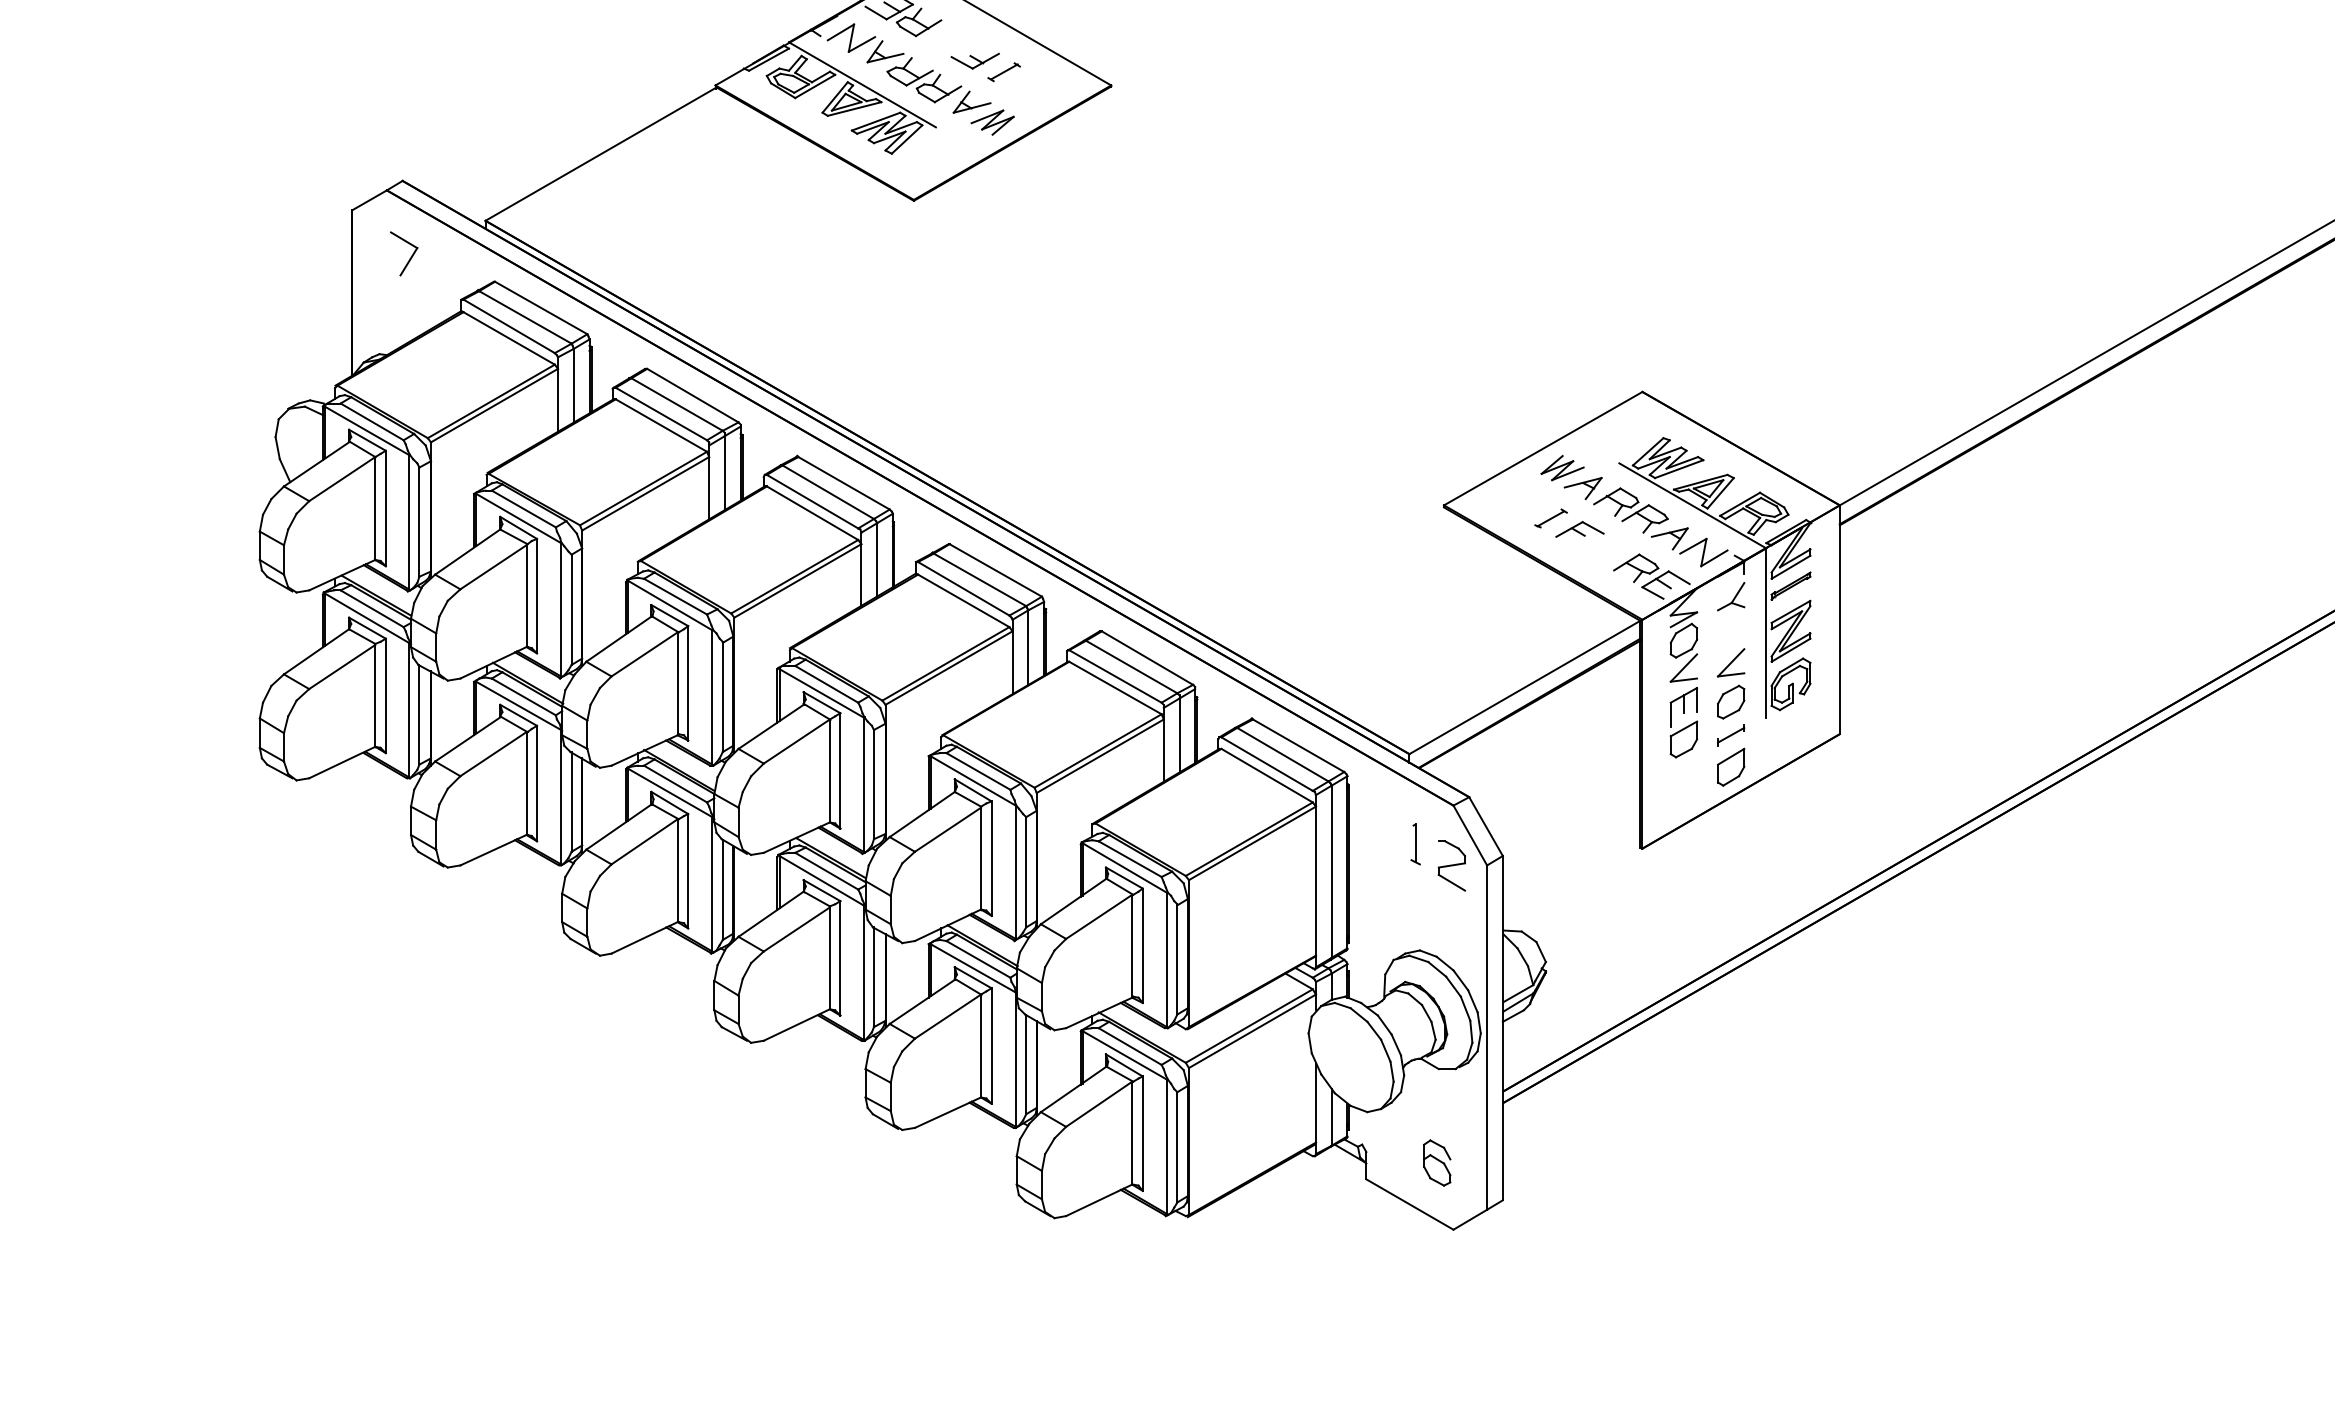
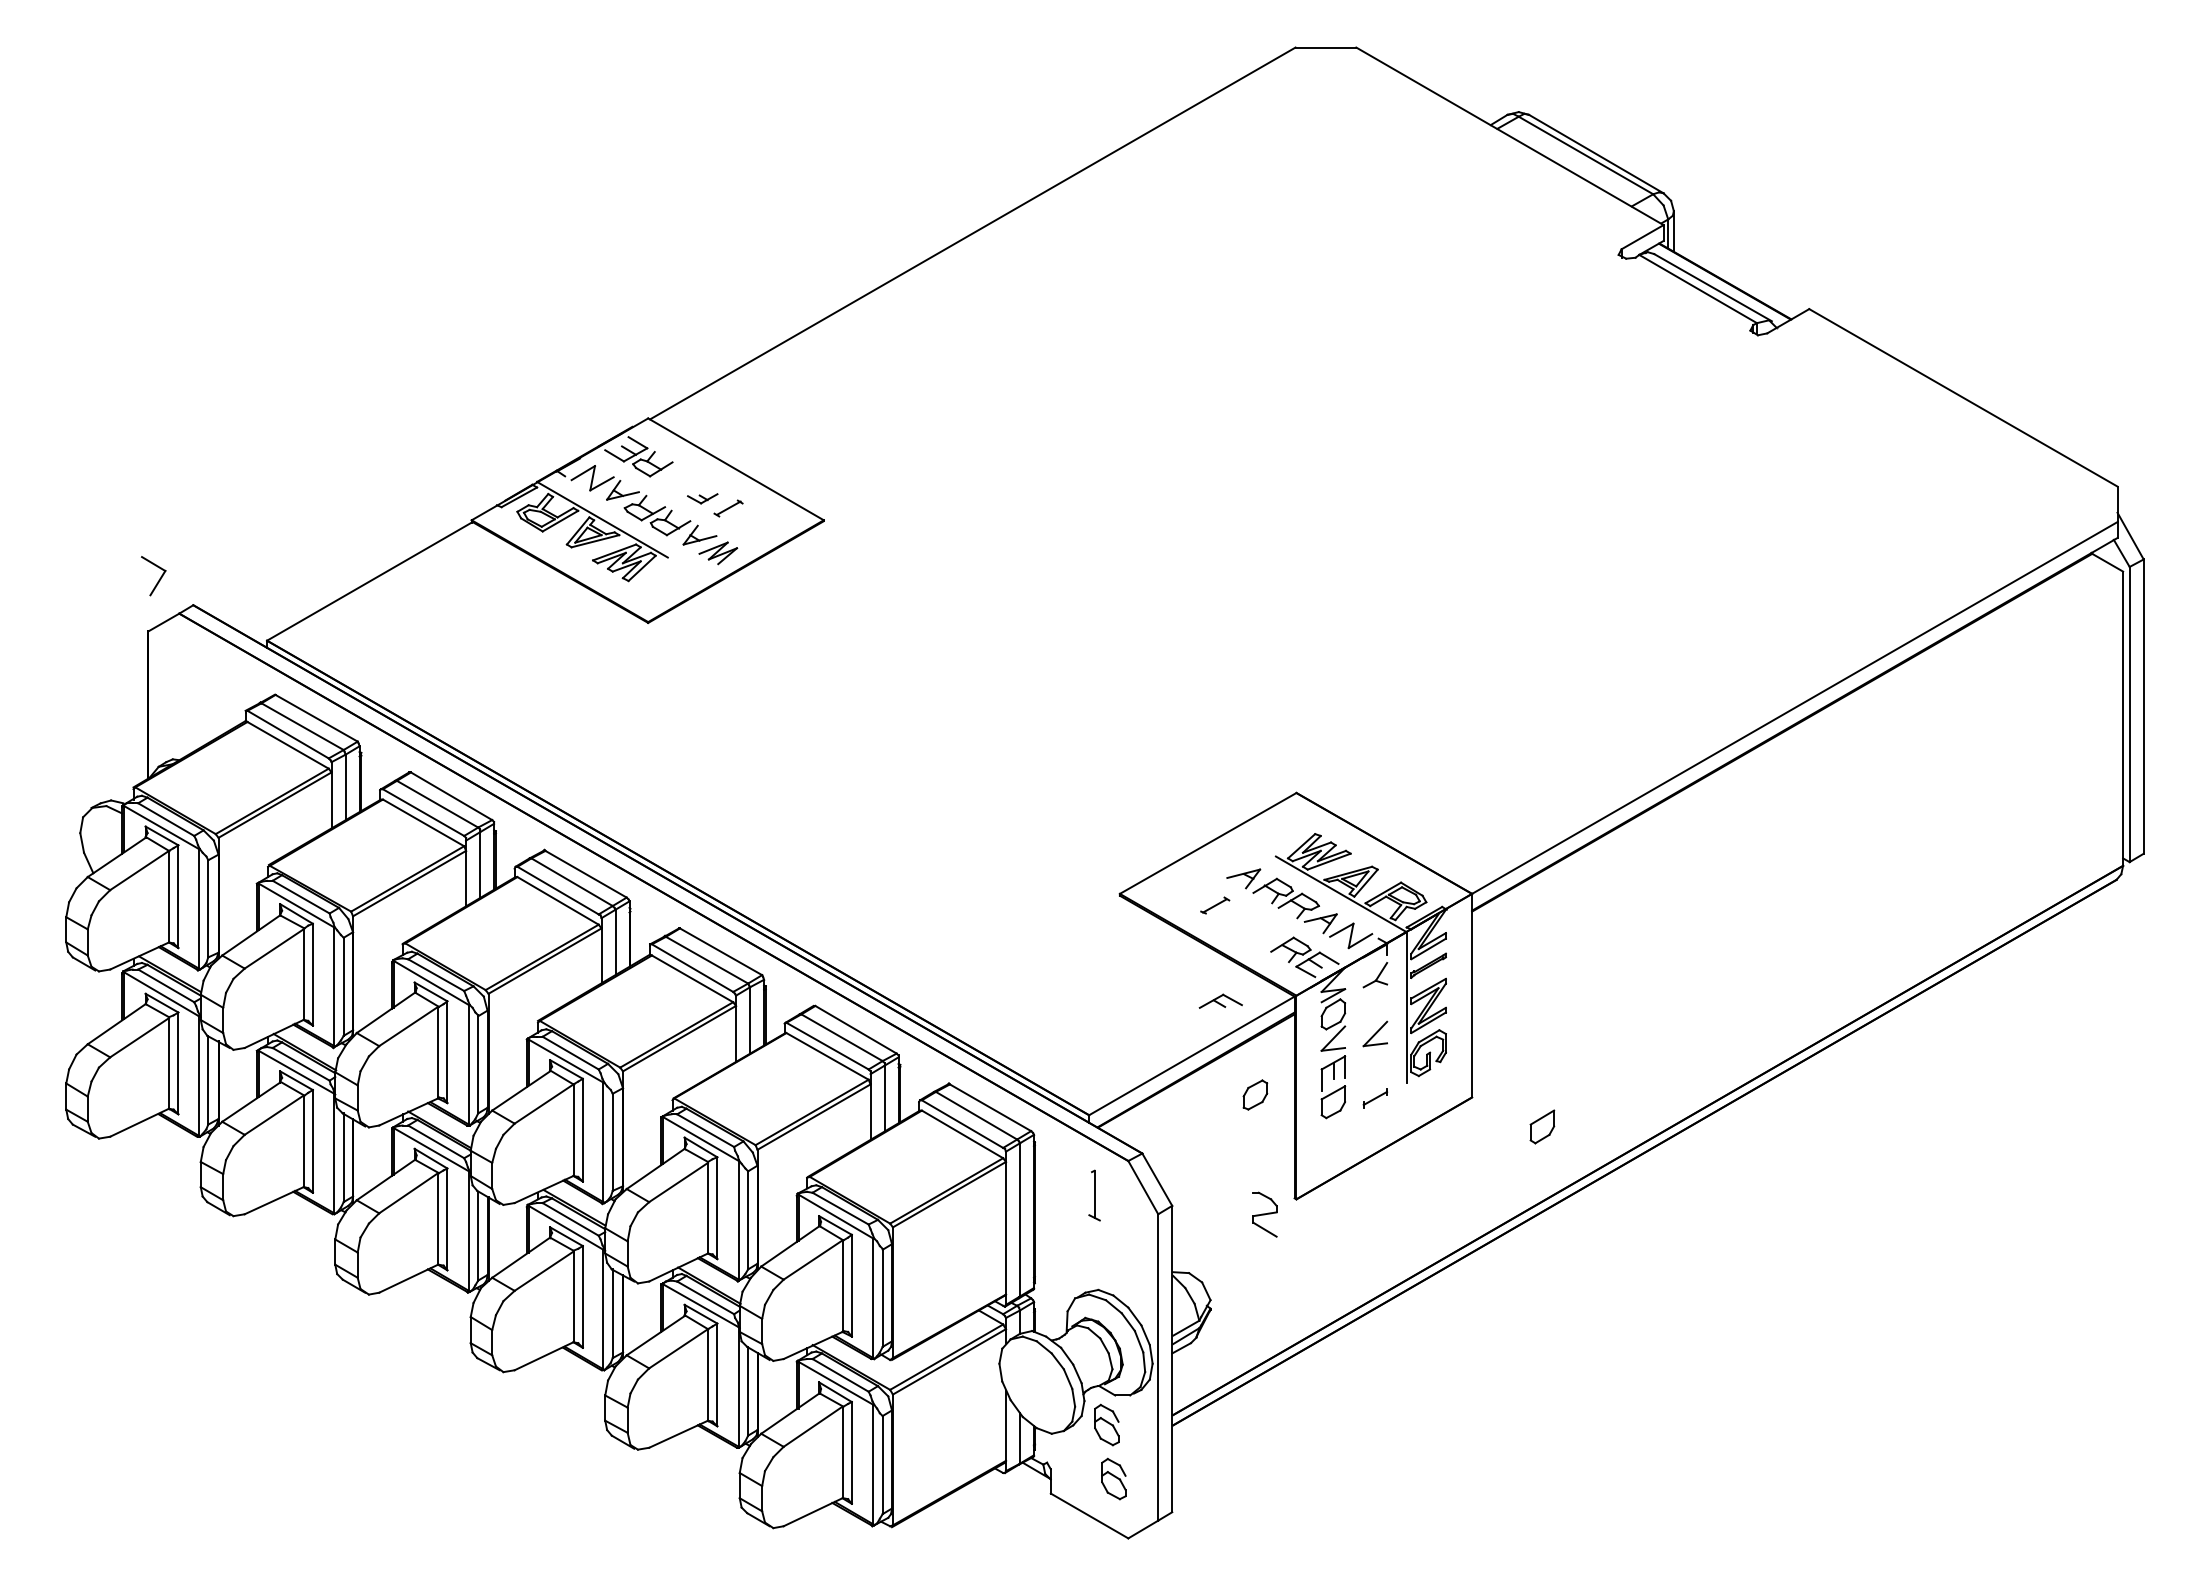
part: (974, 60) -> (702, 498), size x0.7
part: (410, 256) -> (159, 578), moved
part: (1562, 467) -> (1225, 860), removed
part: (1579, 528) -> (1220, 1000), moved
part: (1731, 701) -> (1255, 1094), moved
part: (1731, 766) -> (1542, 1126), moved
part: (1415, 844) -> (1094, 1195), size x1.4
part: (1451, 865) -> (1264, 1214), moved
part: (1428, 1101) -> (1106, 1424), added

